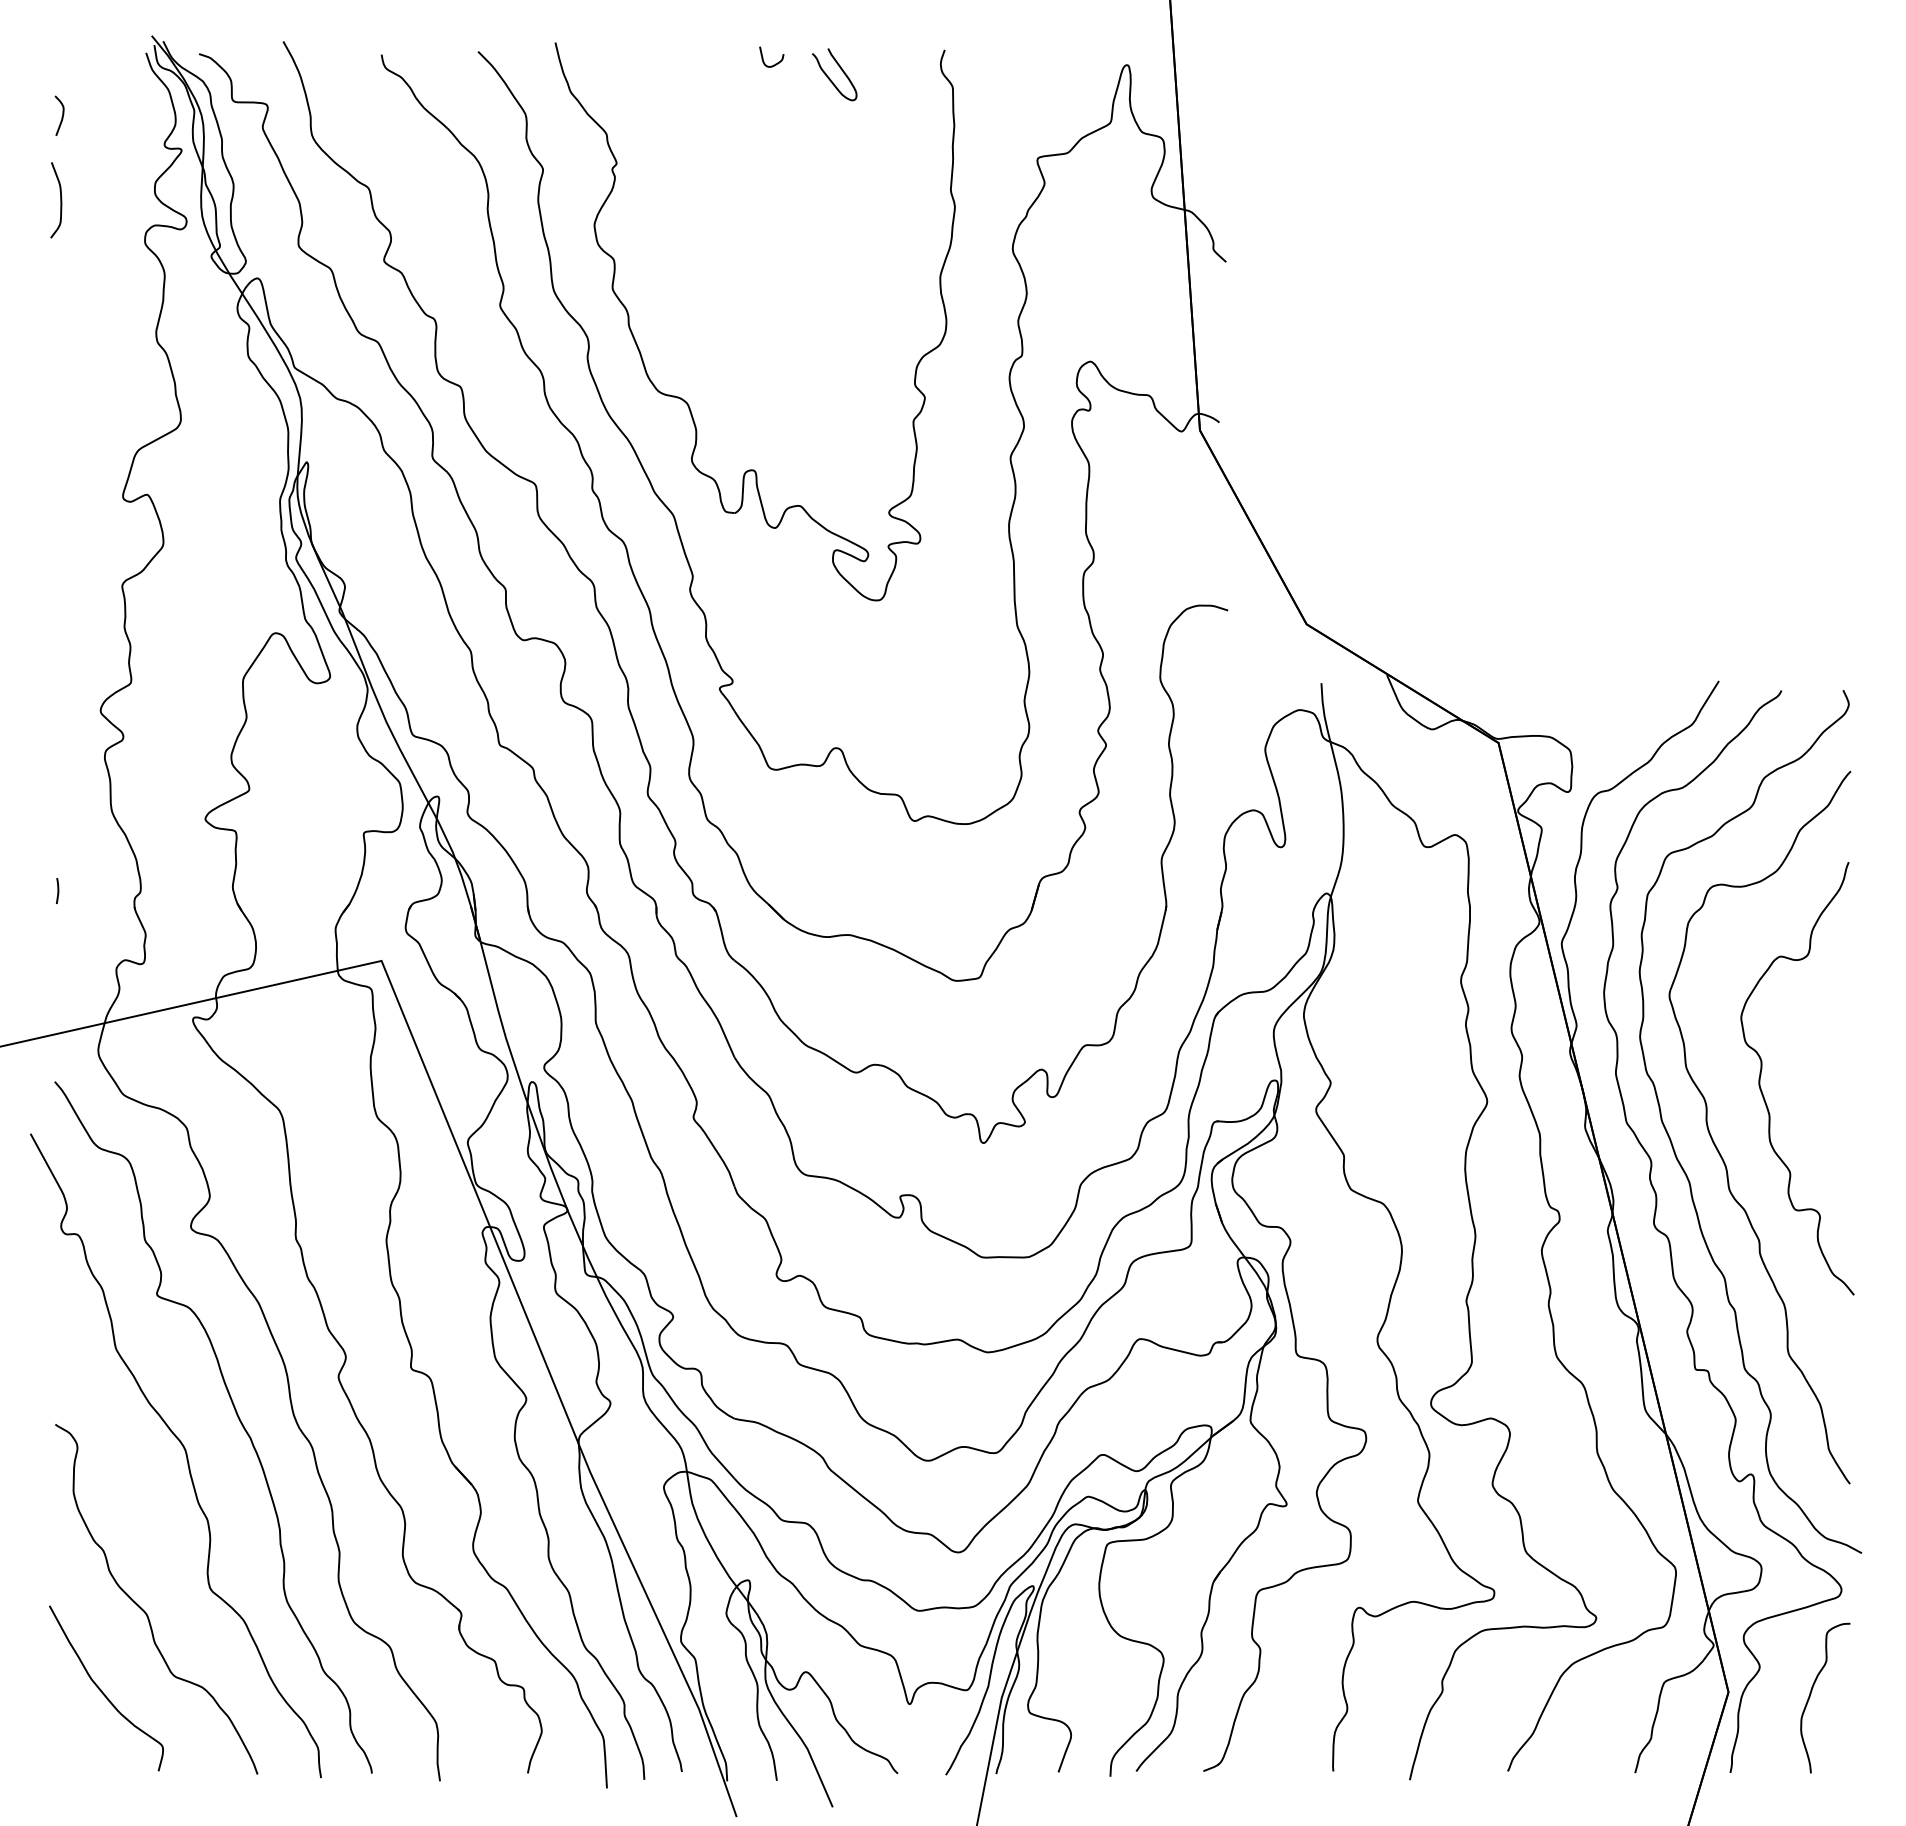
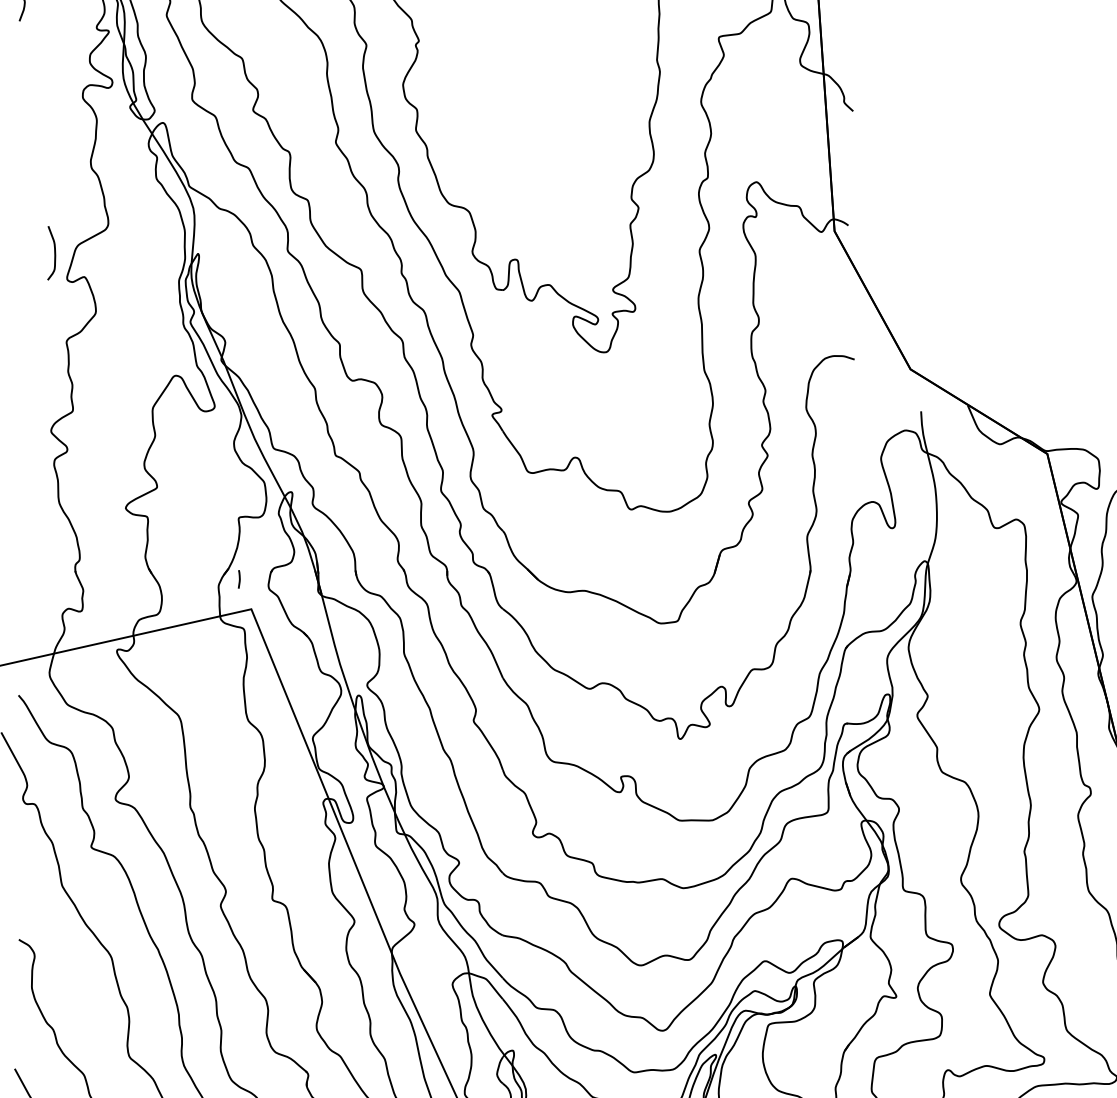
curve: (60, 200) -> (54, 253), moved
line: (57, 891) -> (239, 579), moved

